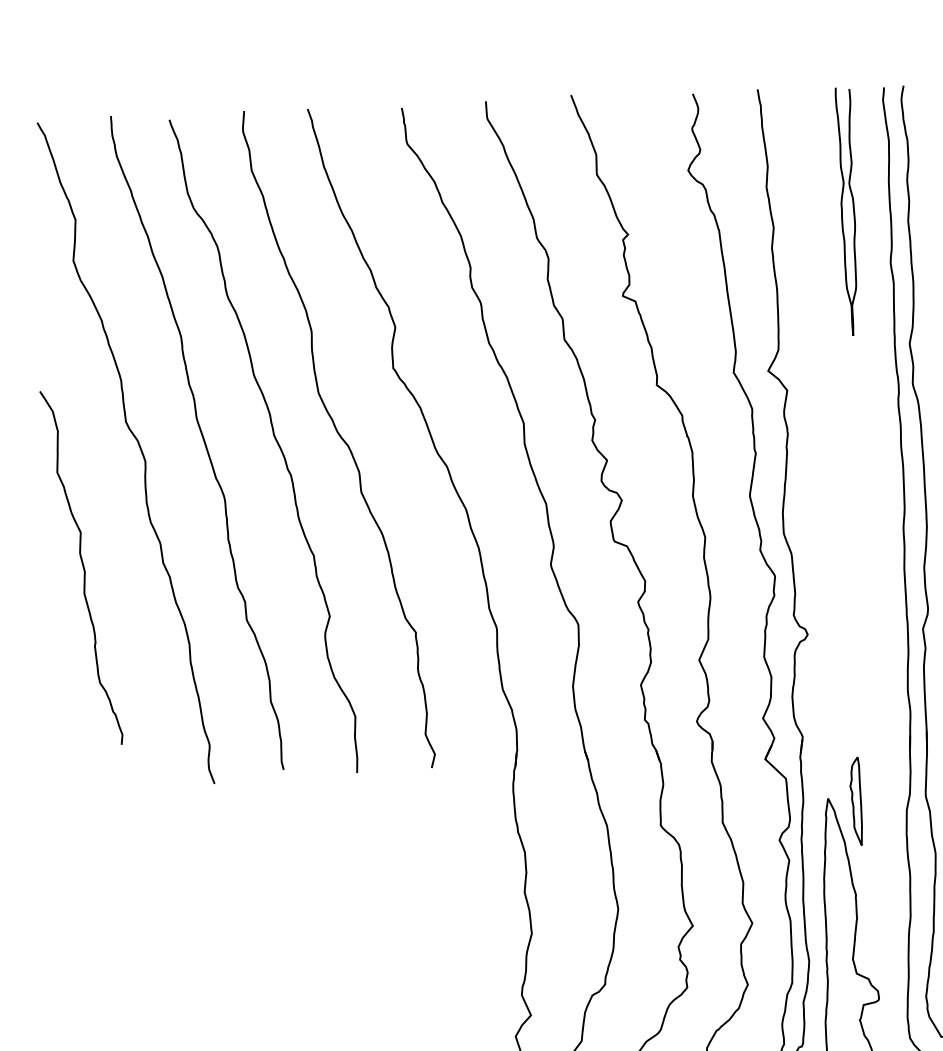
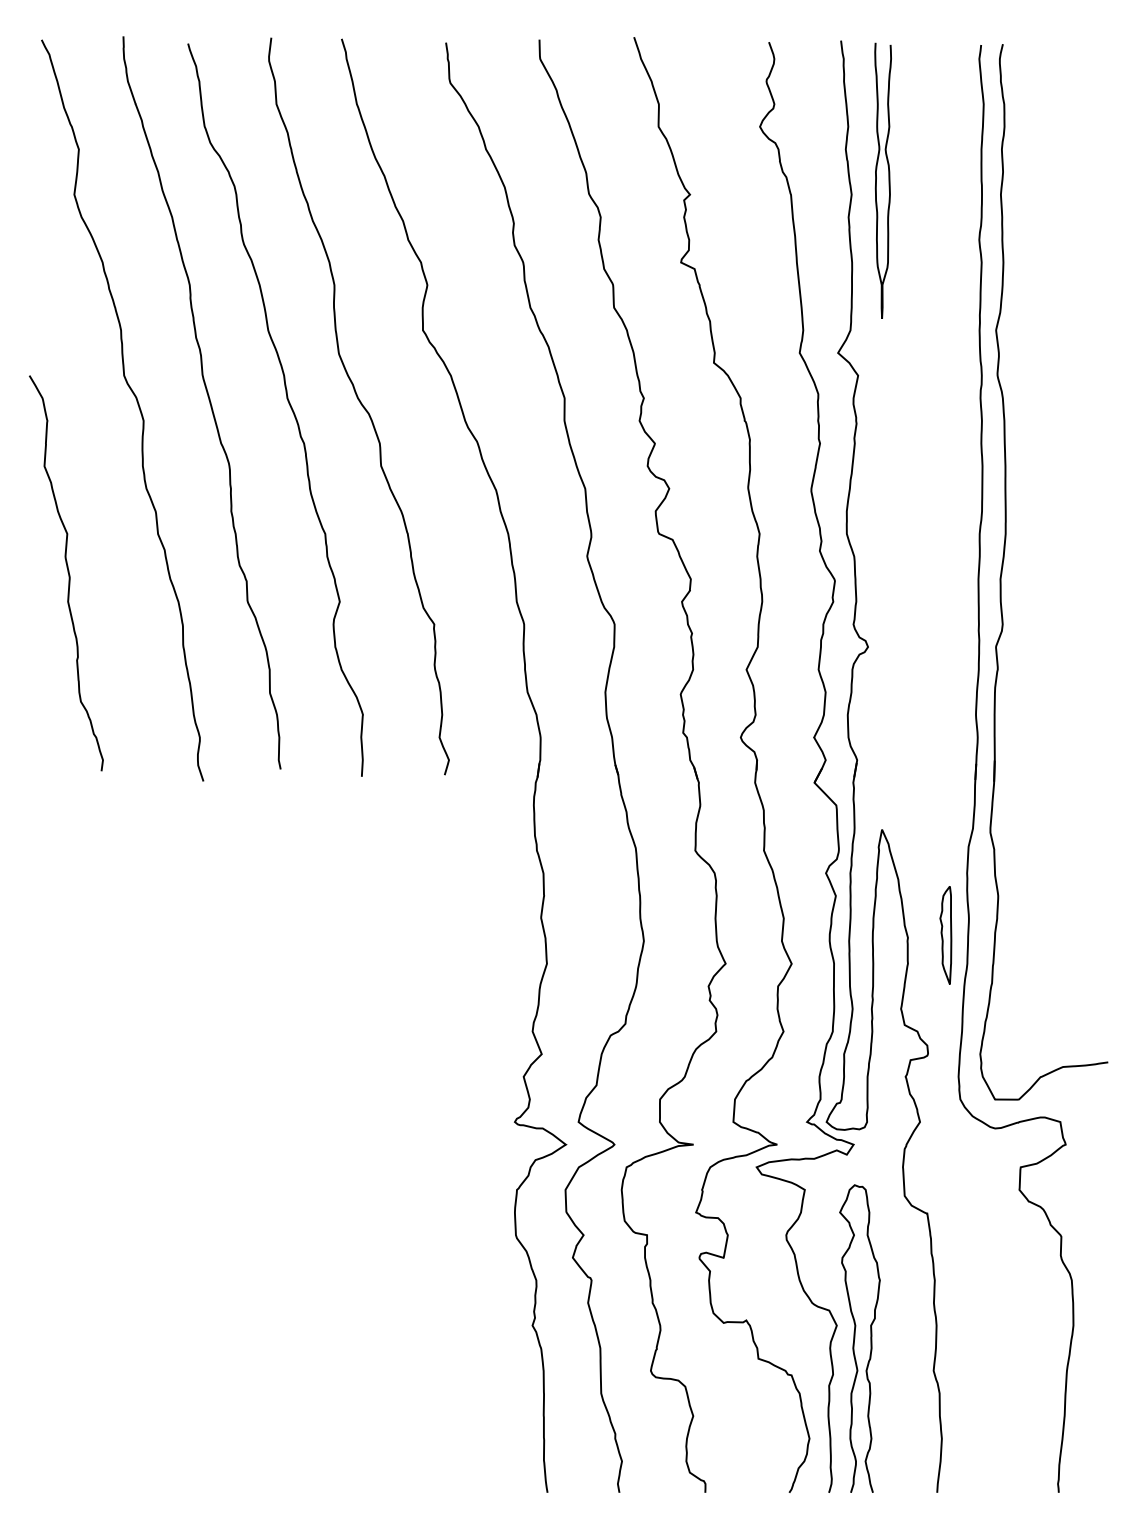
curve: (842, 211) -> (876, 180), moved
curve: (82, 567) -> (67, 572), moved
part: (855, 801) -> (945, 935), moved

